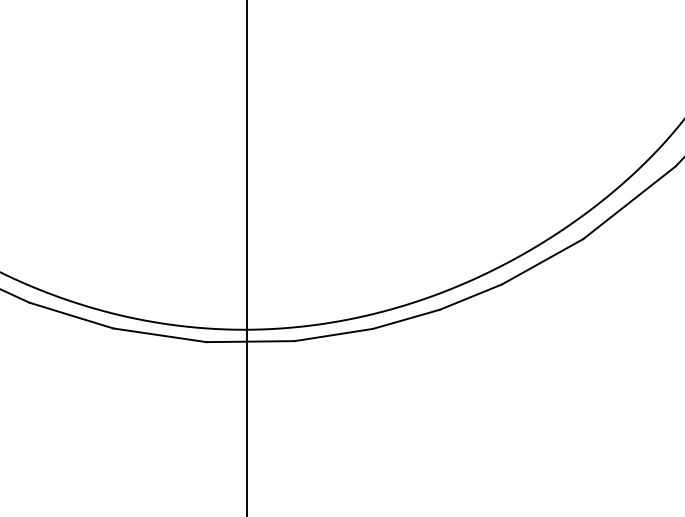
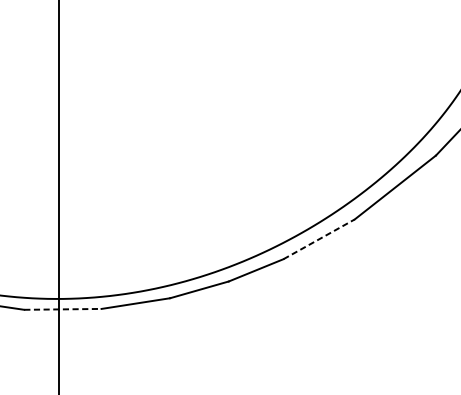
line: (542, 261) -> (319, 239), solid -> dashed
line: (251, 341) -> (63, 309), solid -> dashed

